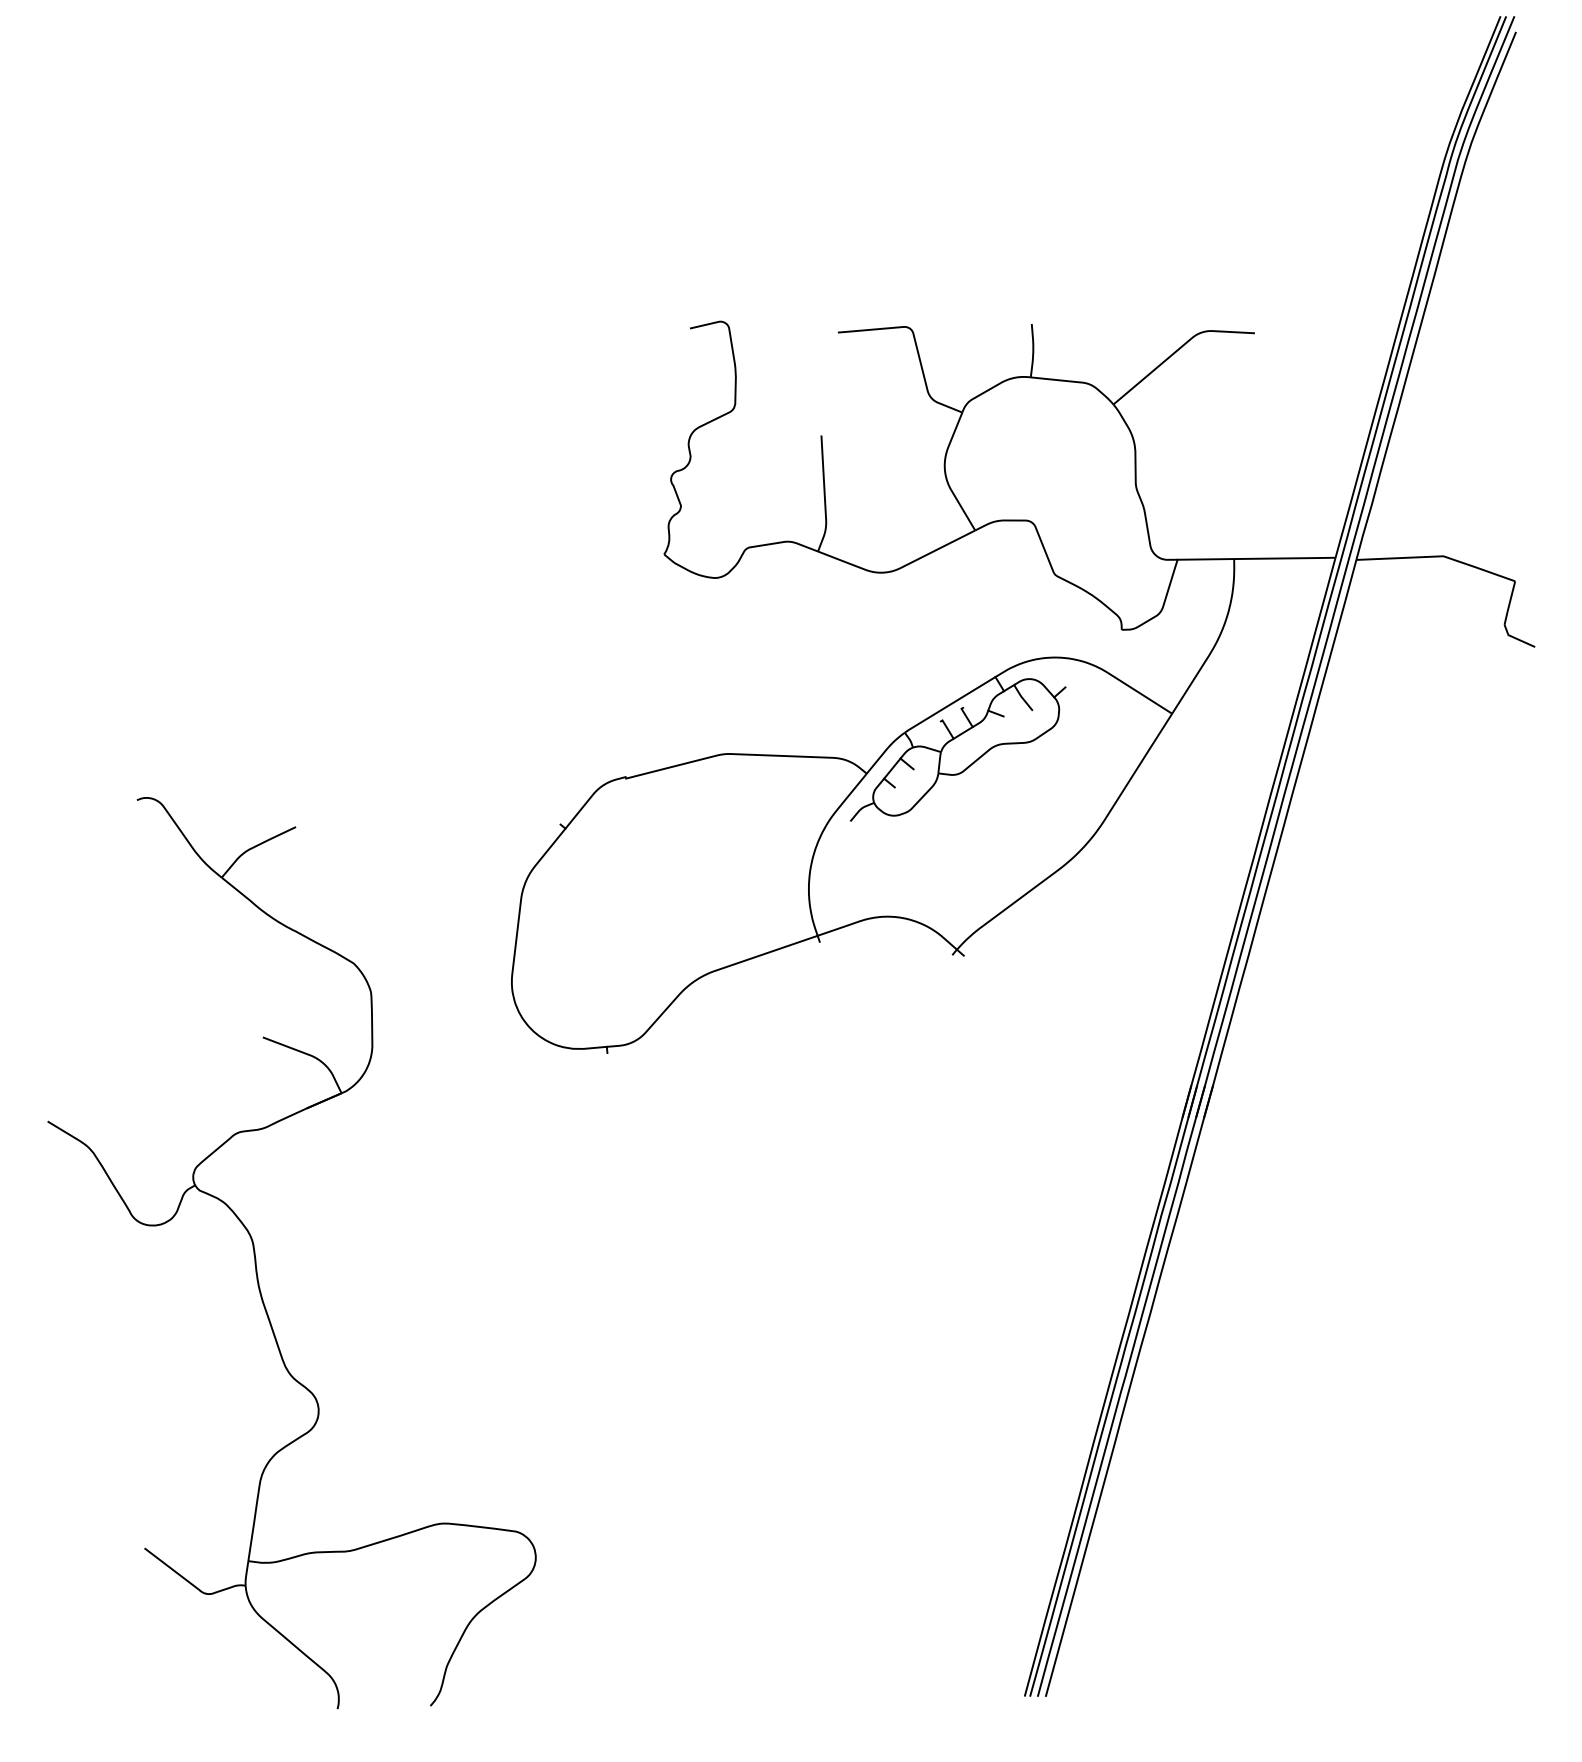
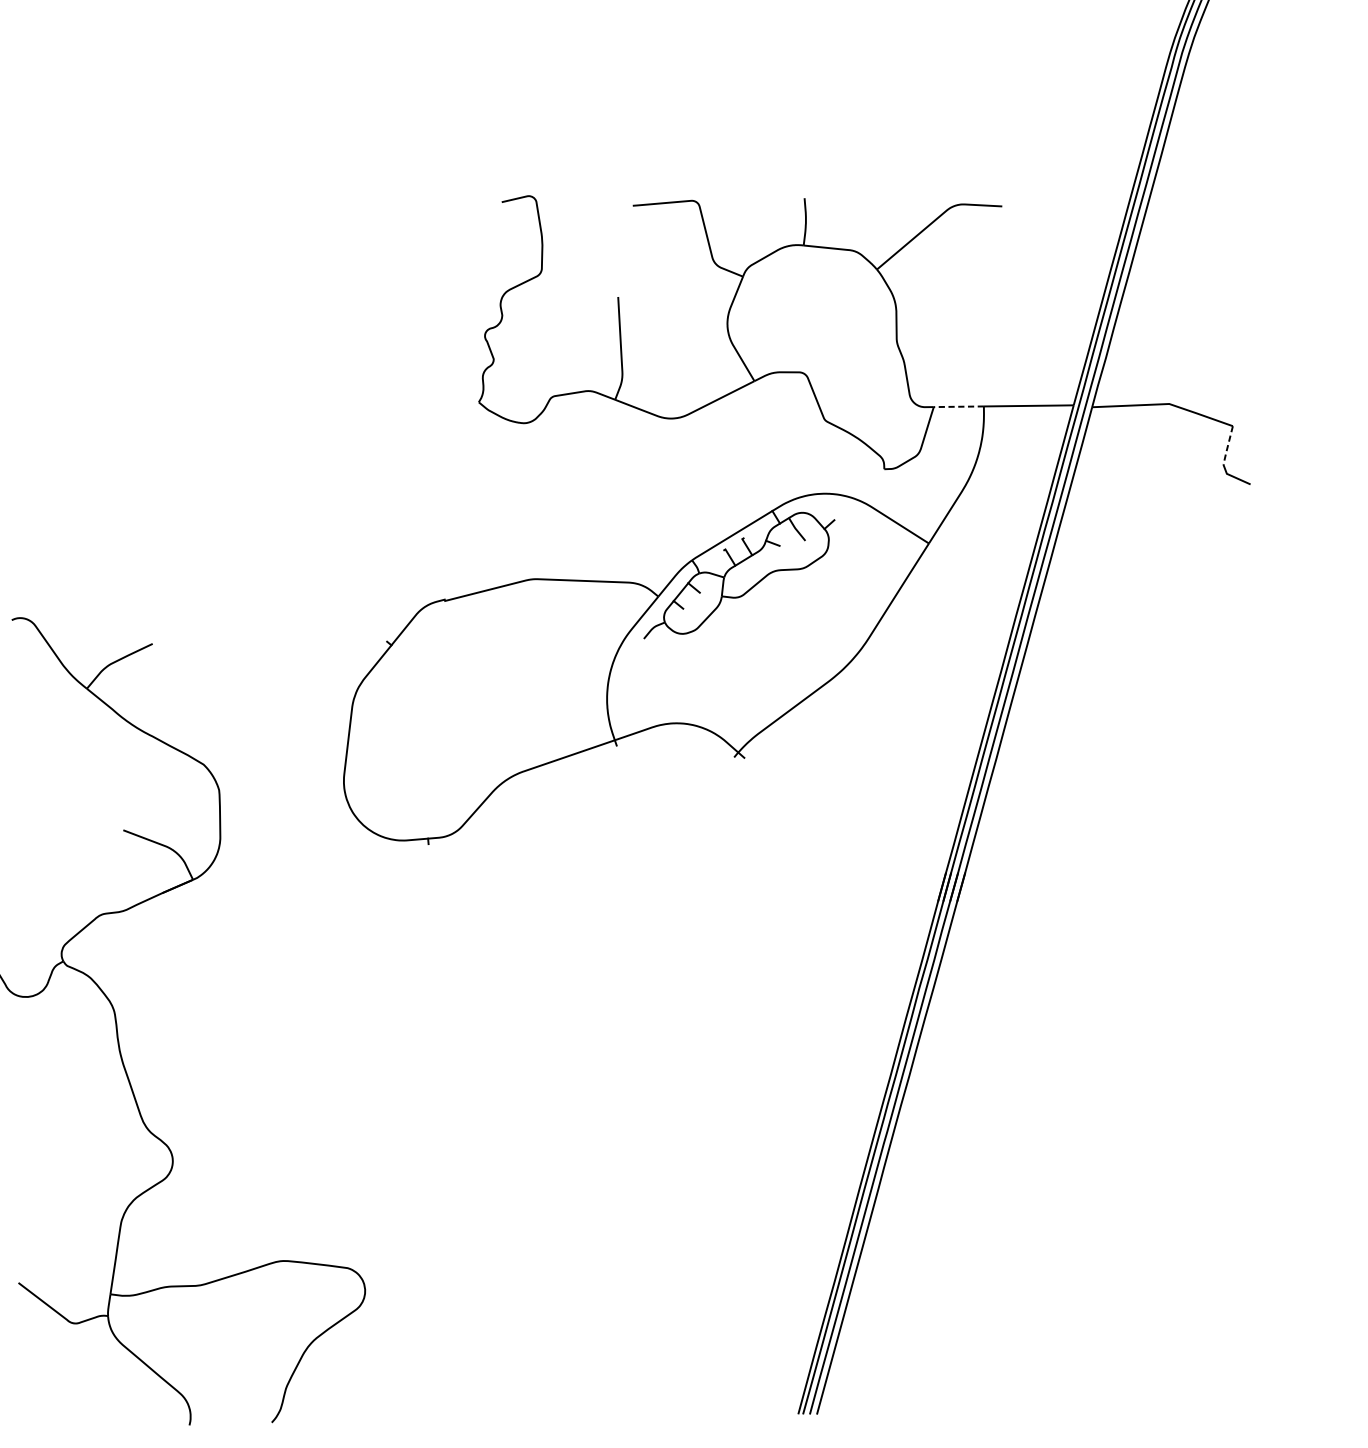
line: (1205, 559) -> (958, 406), solid -> dashed
line: (1509, 604) -> (1227, 446), solid -> dashed

